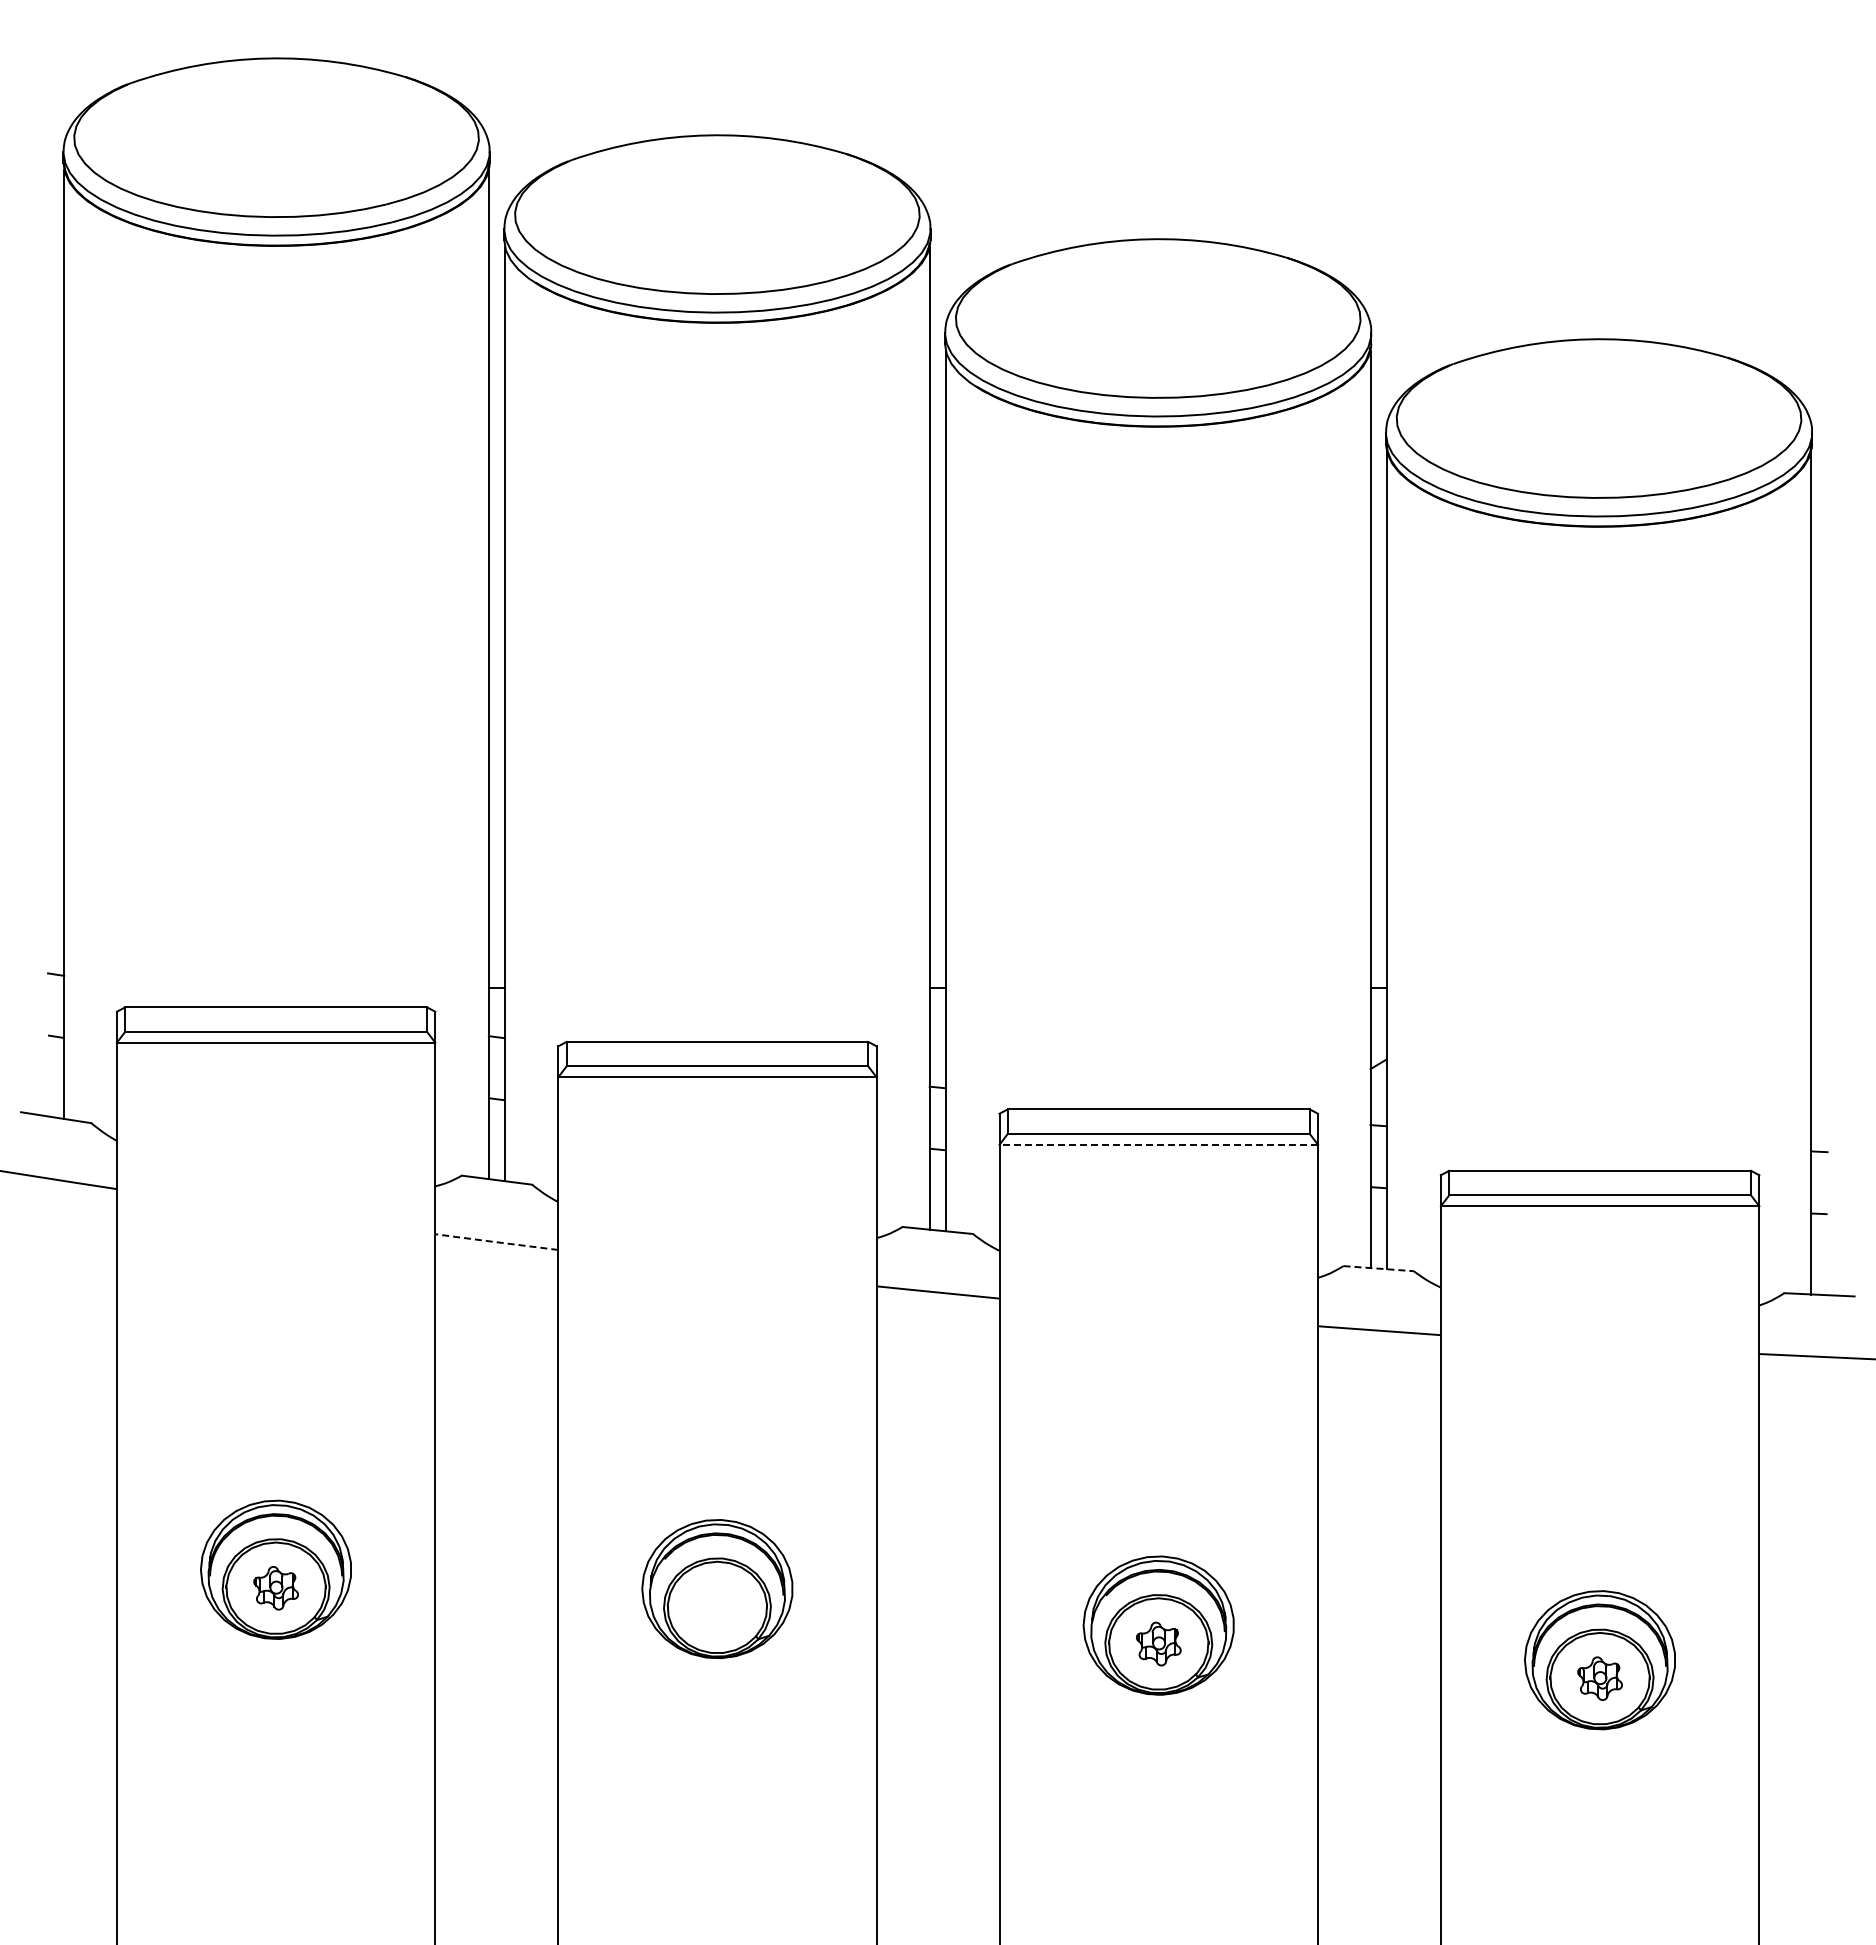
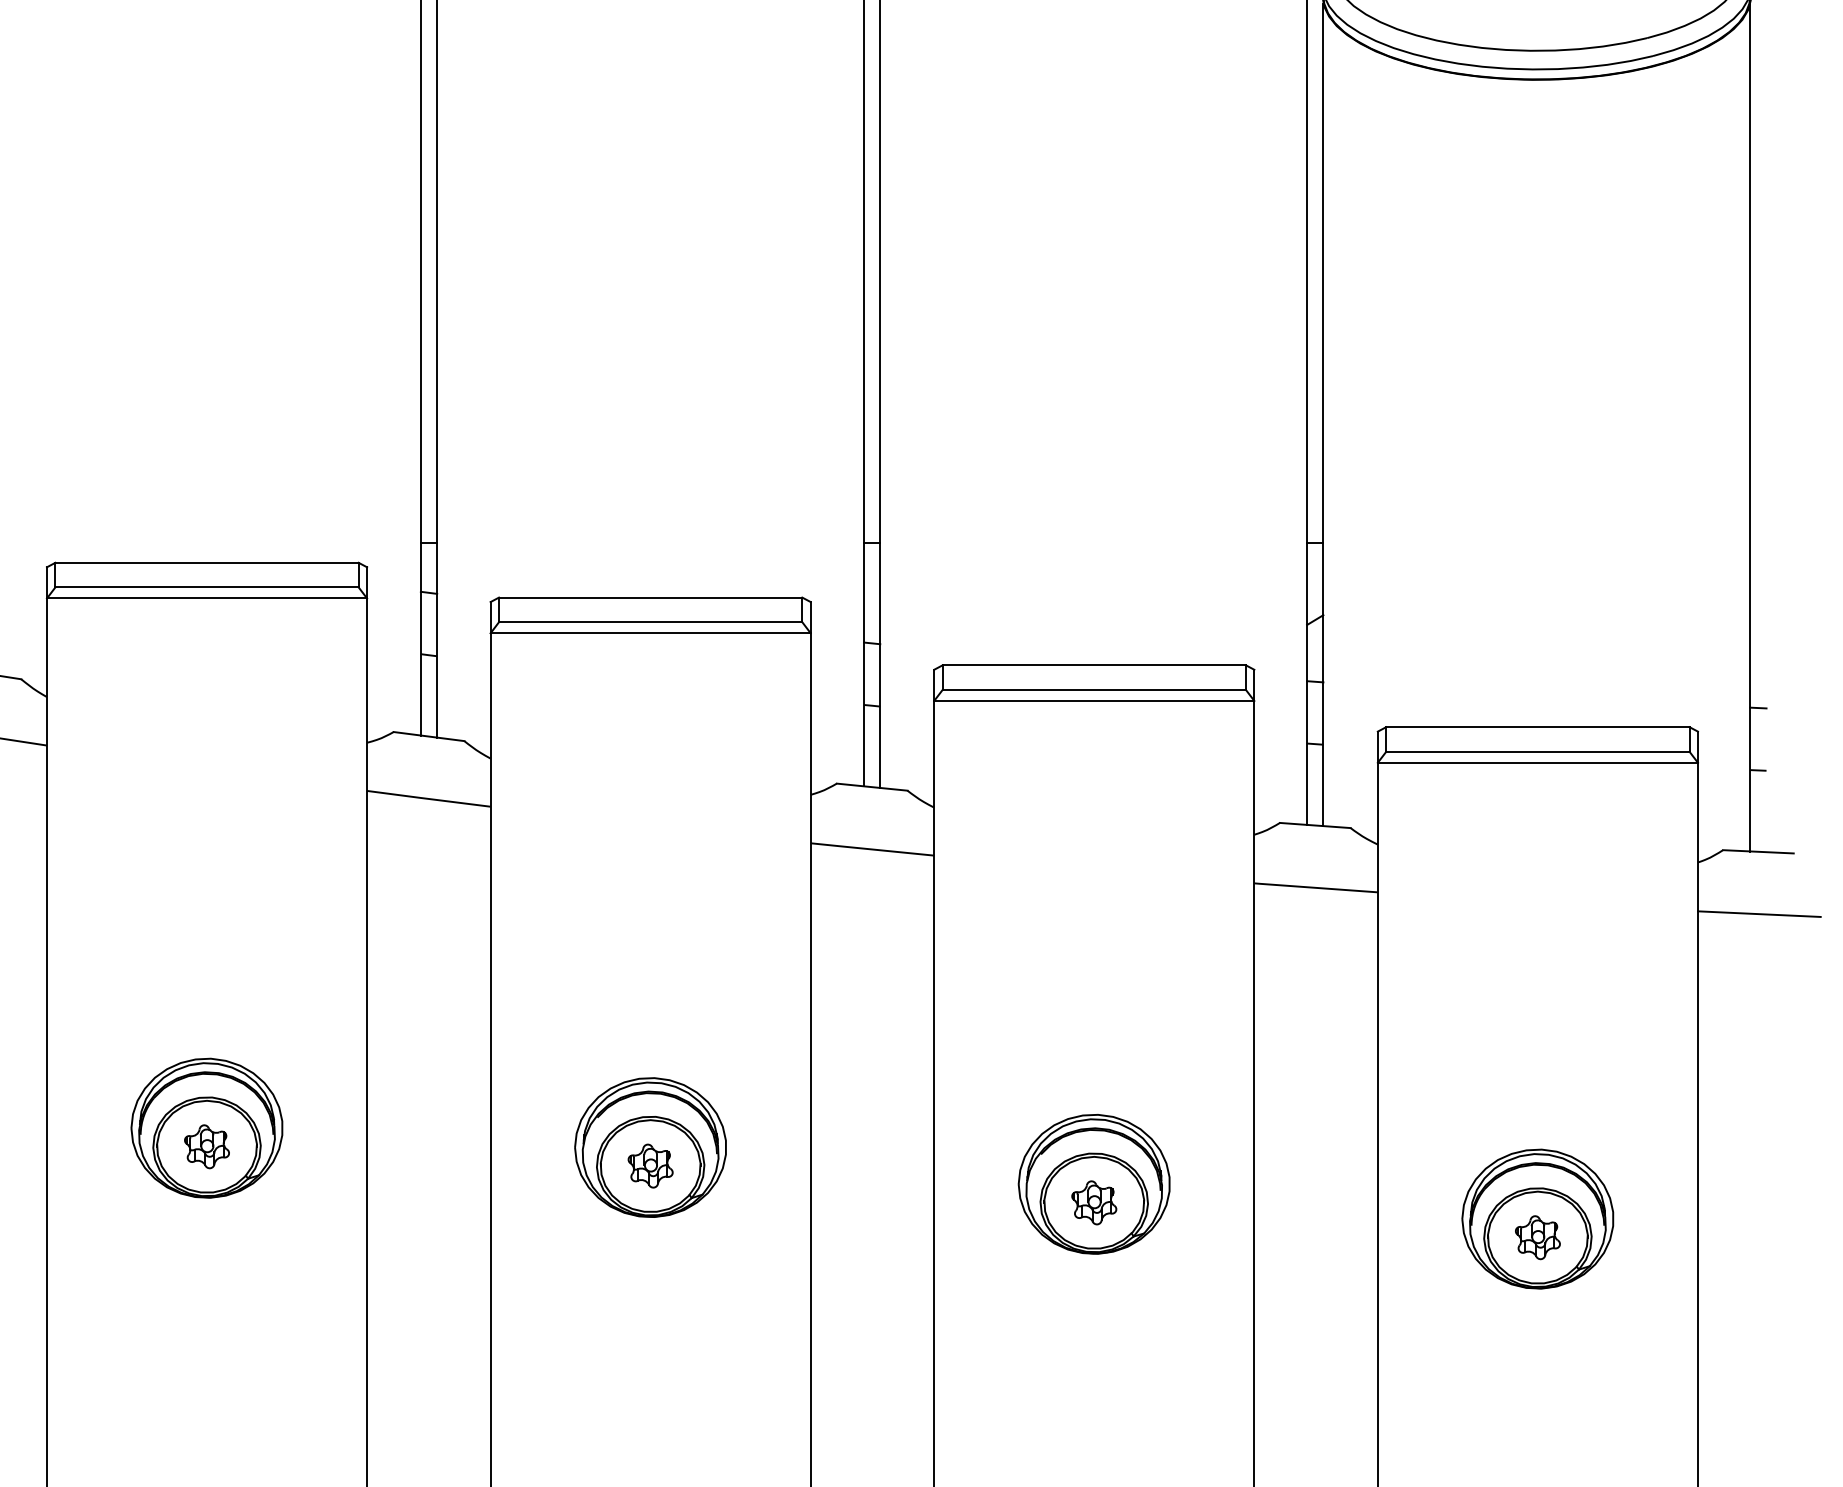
line: (1158, 1144) -> (1094, 700), dashed -> solid
line: (495, 1242) -> (427, 799), dashed -> solid
line: (1379, 1268) -> (1316, 825), dashed -> solid
part: (717, 1607) -> (650, 1166), added

